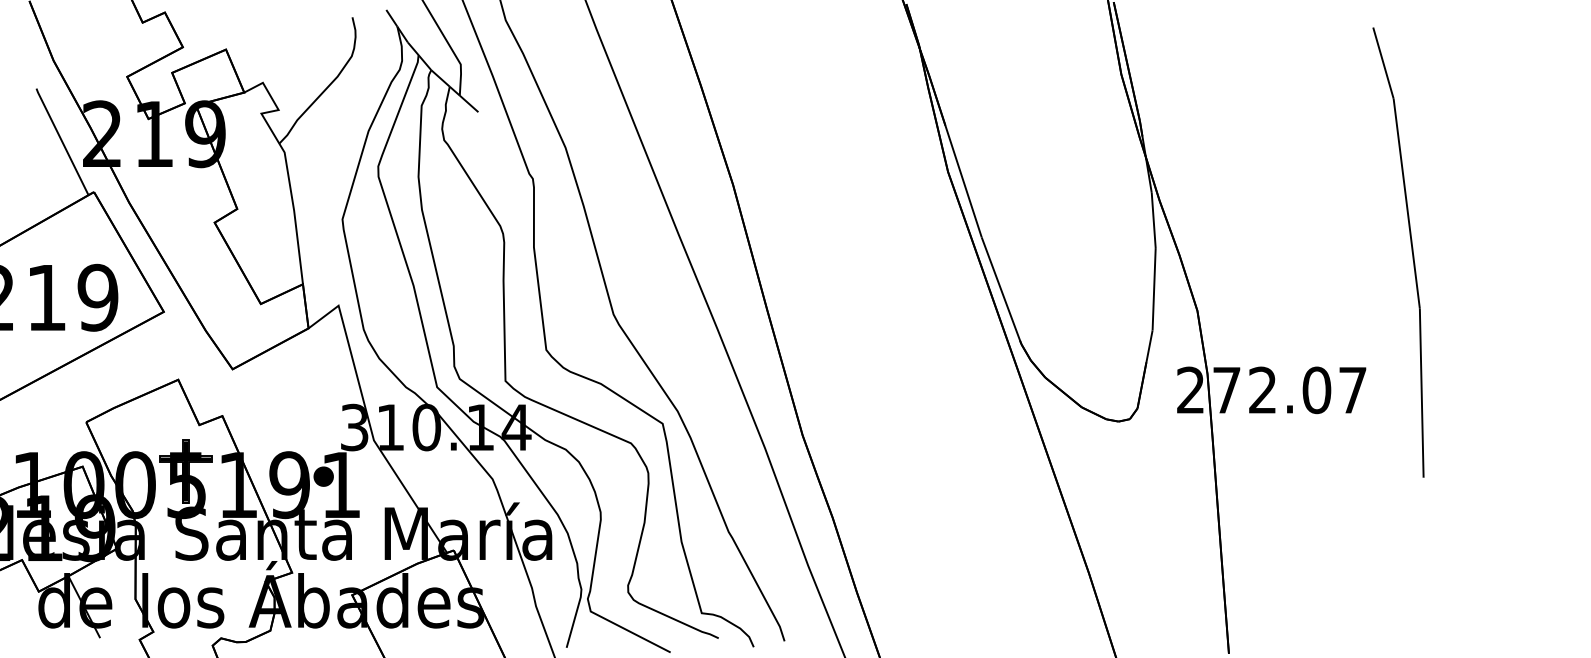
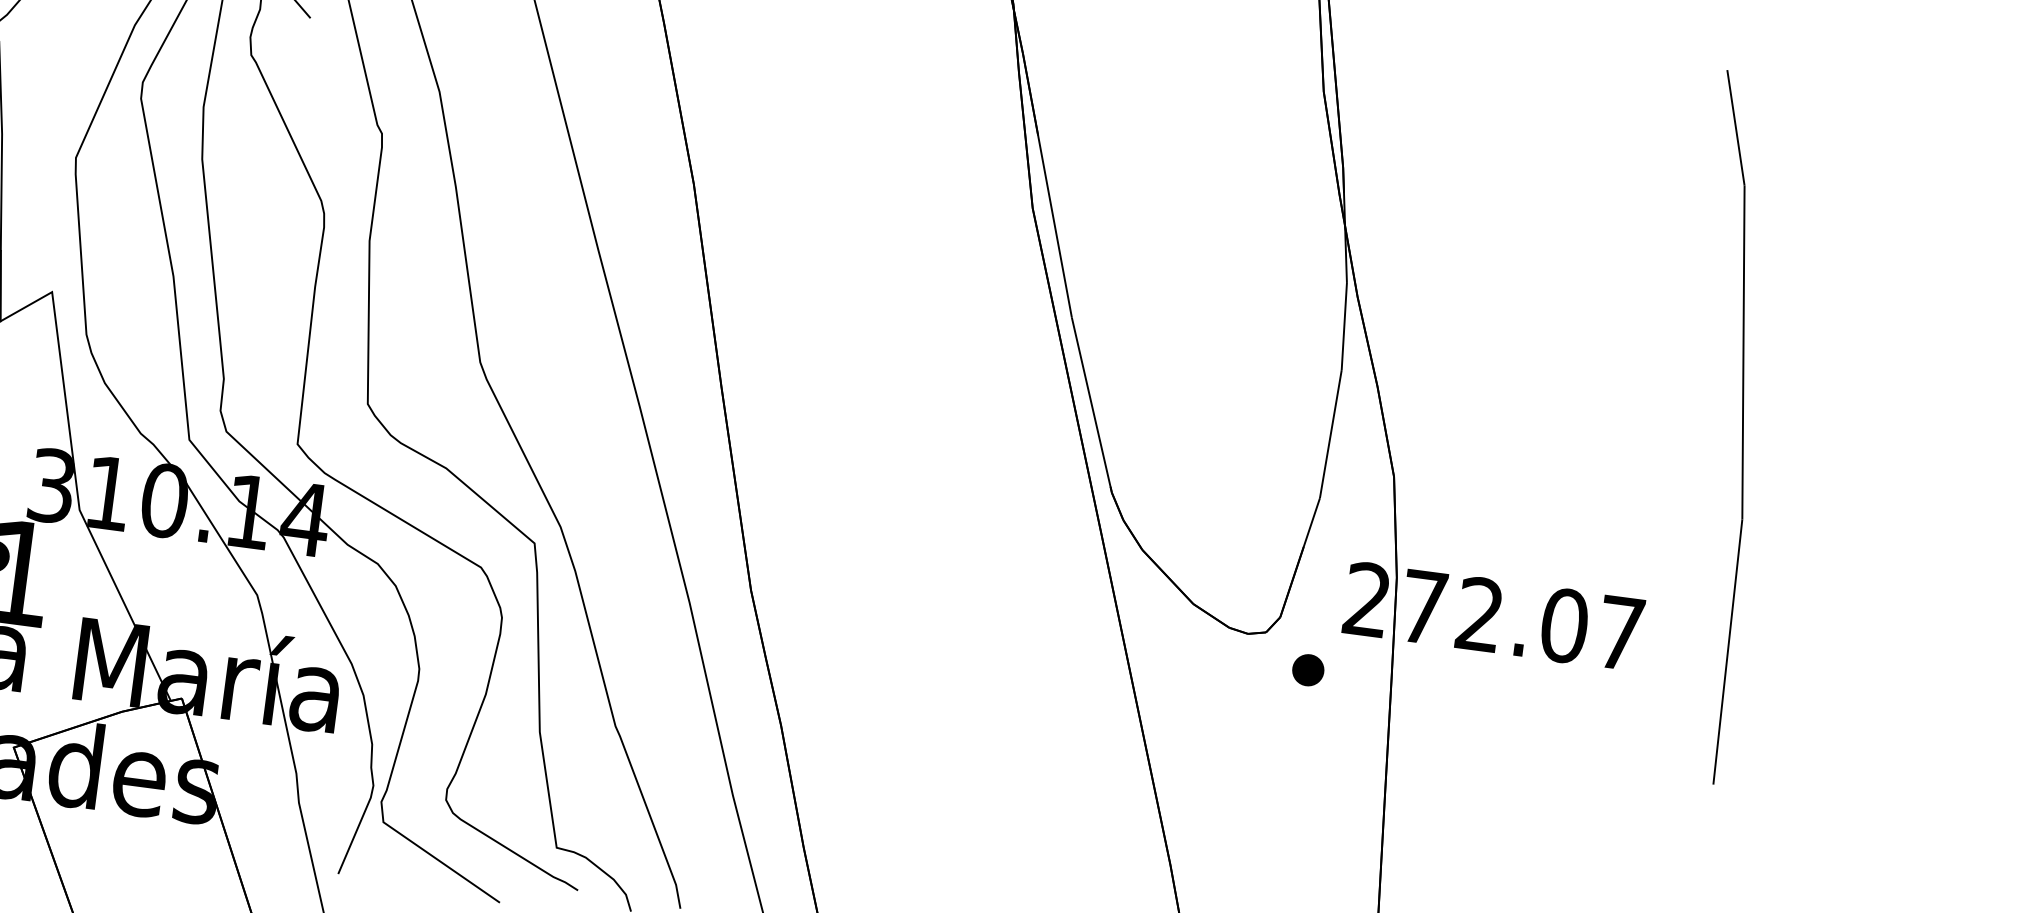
part: (1159, 439) -> (1308, 670), added

